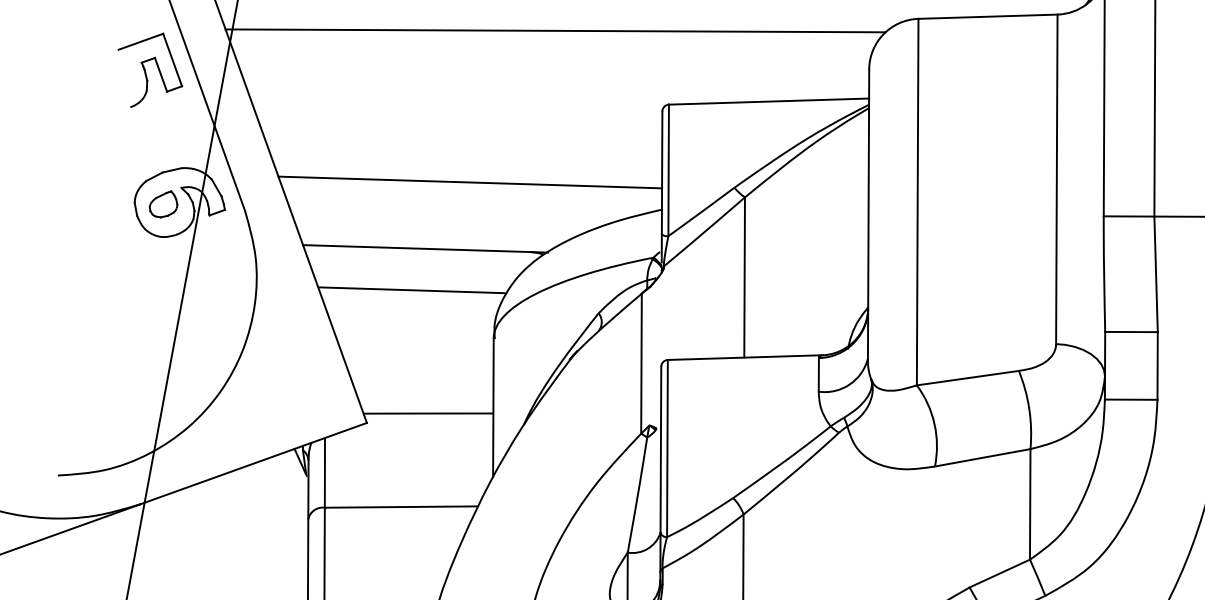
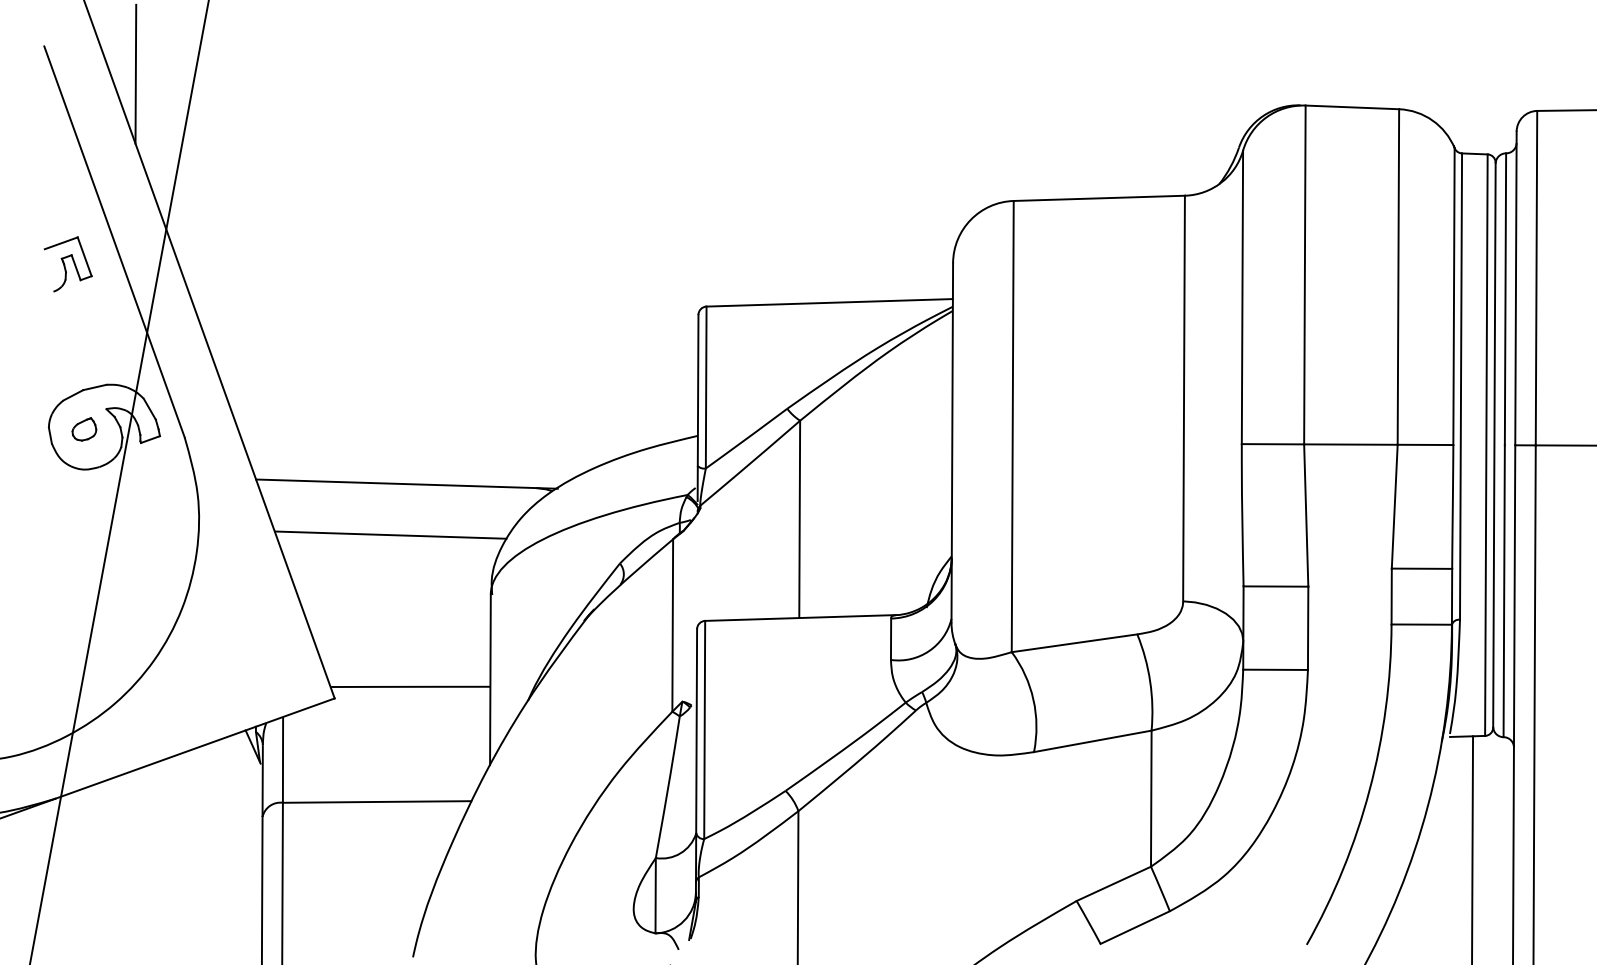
line: (555, 30) -> (566, 215), removed
part: (150, 70) -> (68, 264), size x0.6
line: (469, 182) -> (461, 402), removed
part: (163, 204) -> (84, 429), size x0.7

